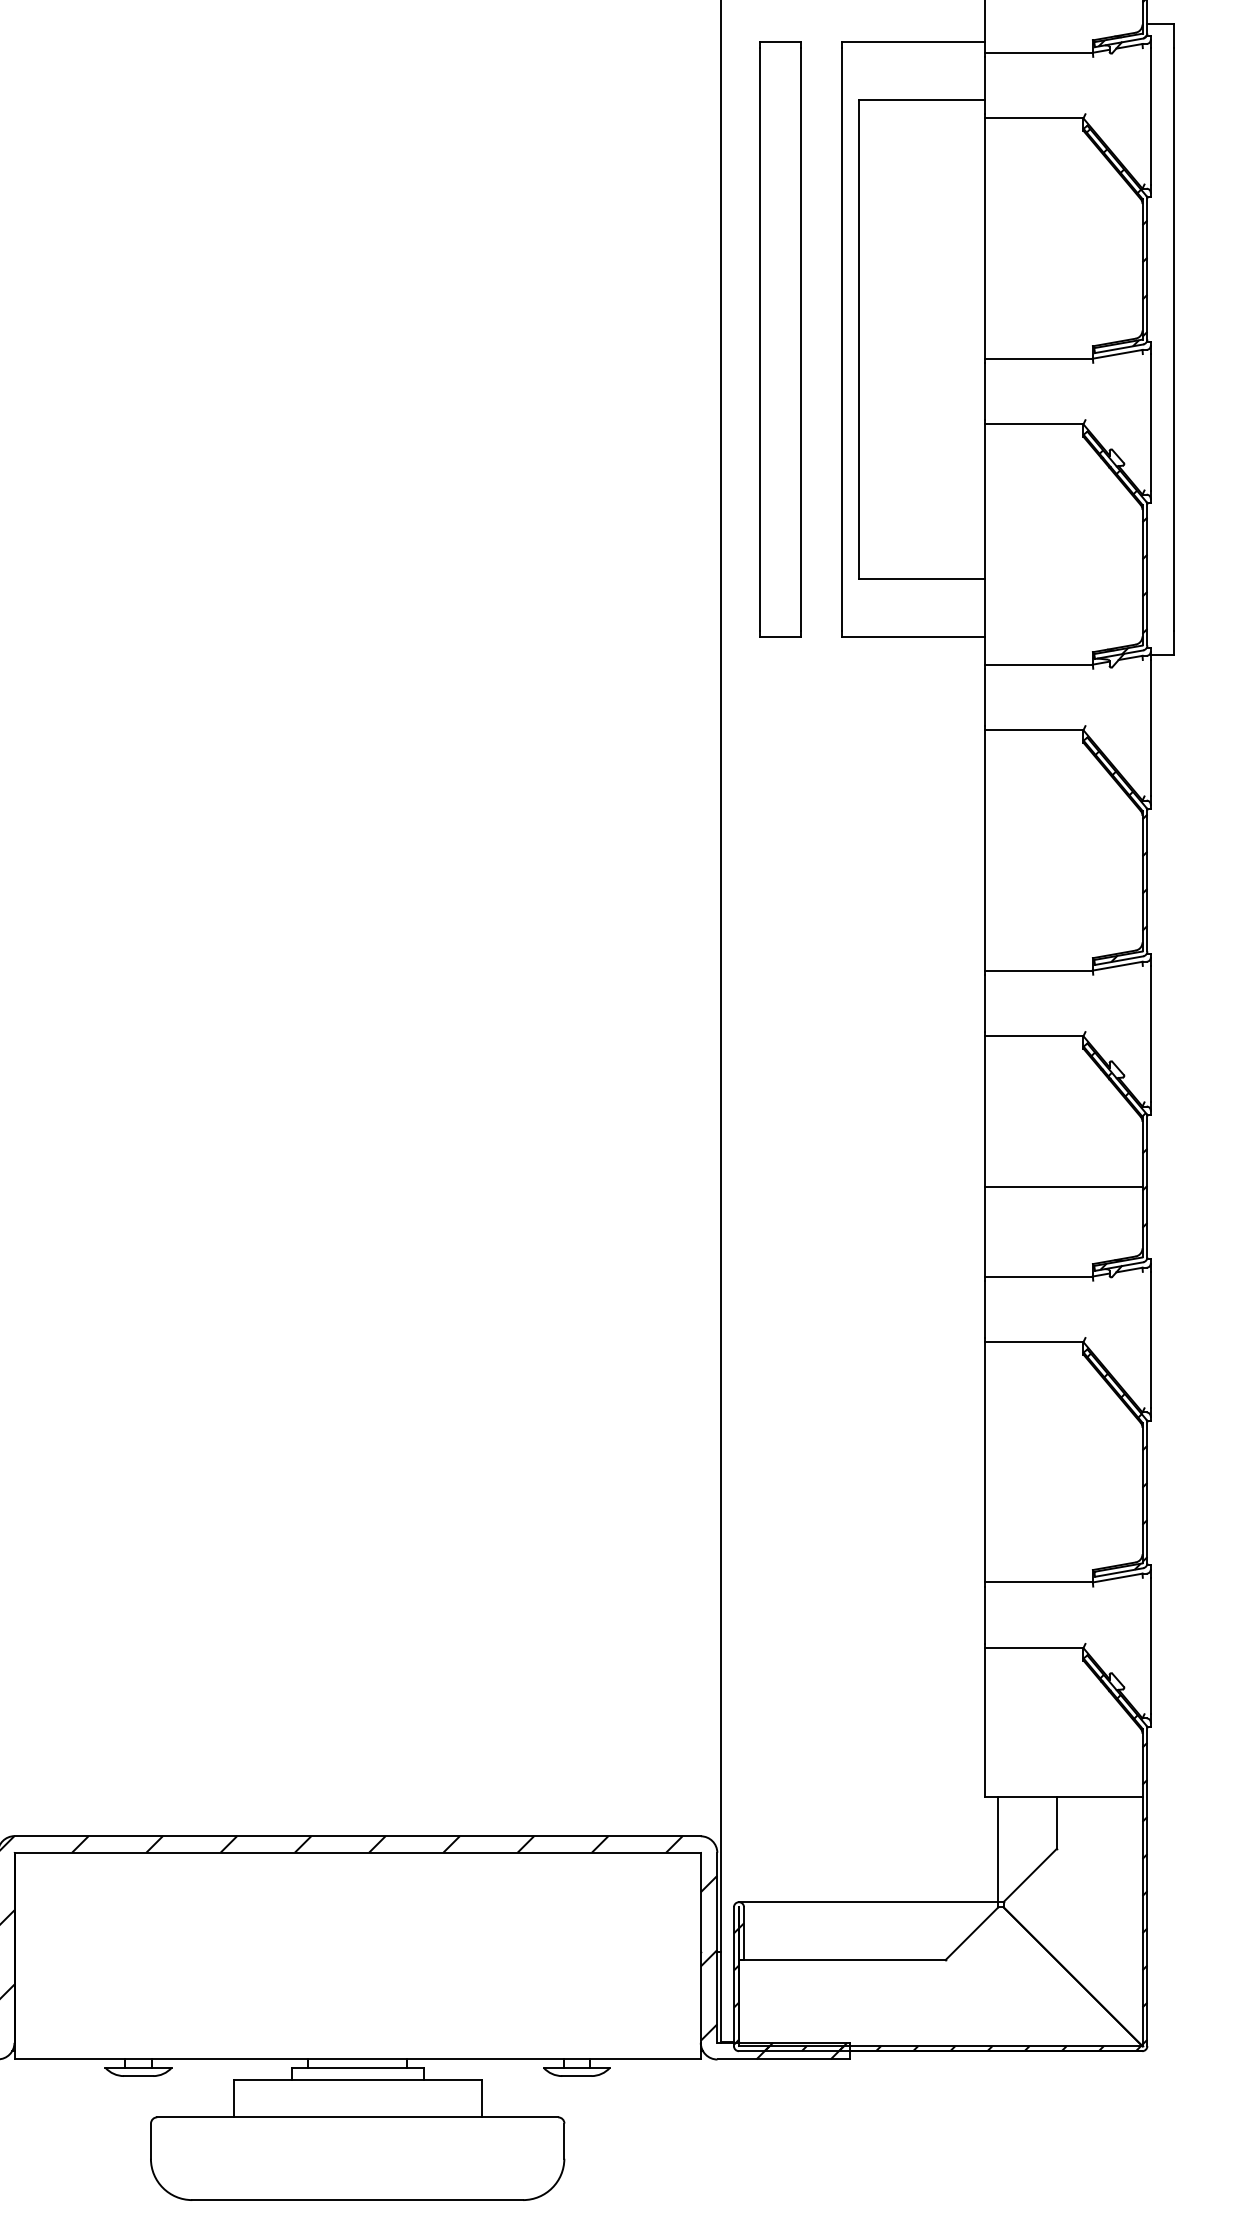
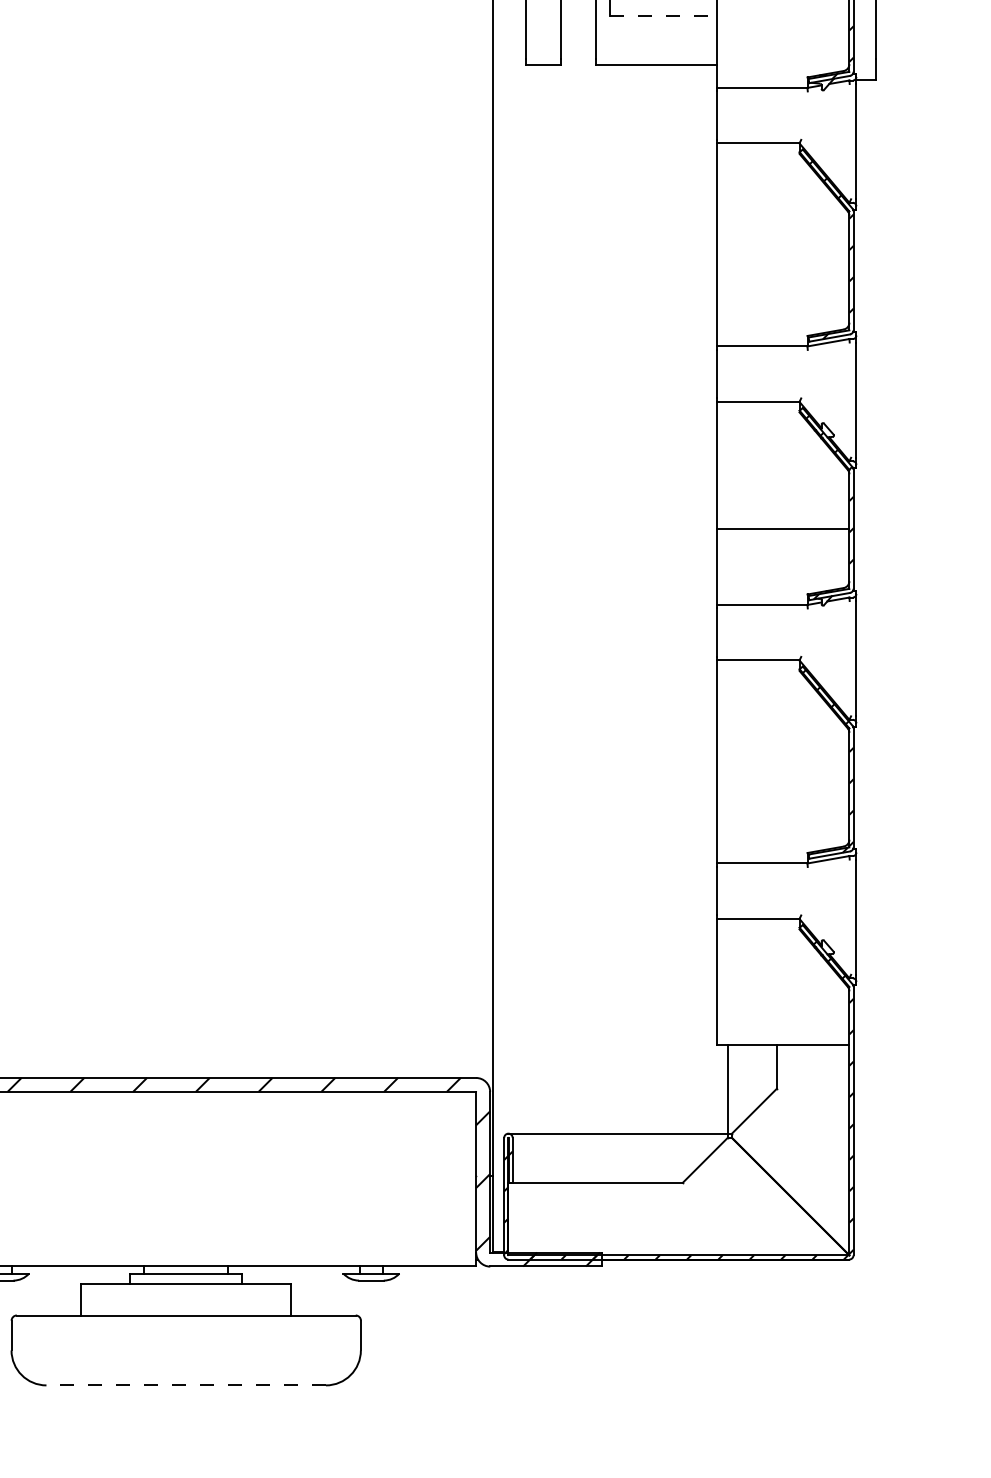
line: (922, 579) -> (663, 15), solid -> dashed
line: (357, 2200) -> (186, 1385), solid -> dashed

